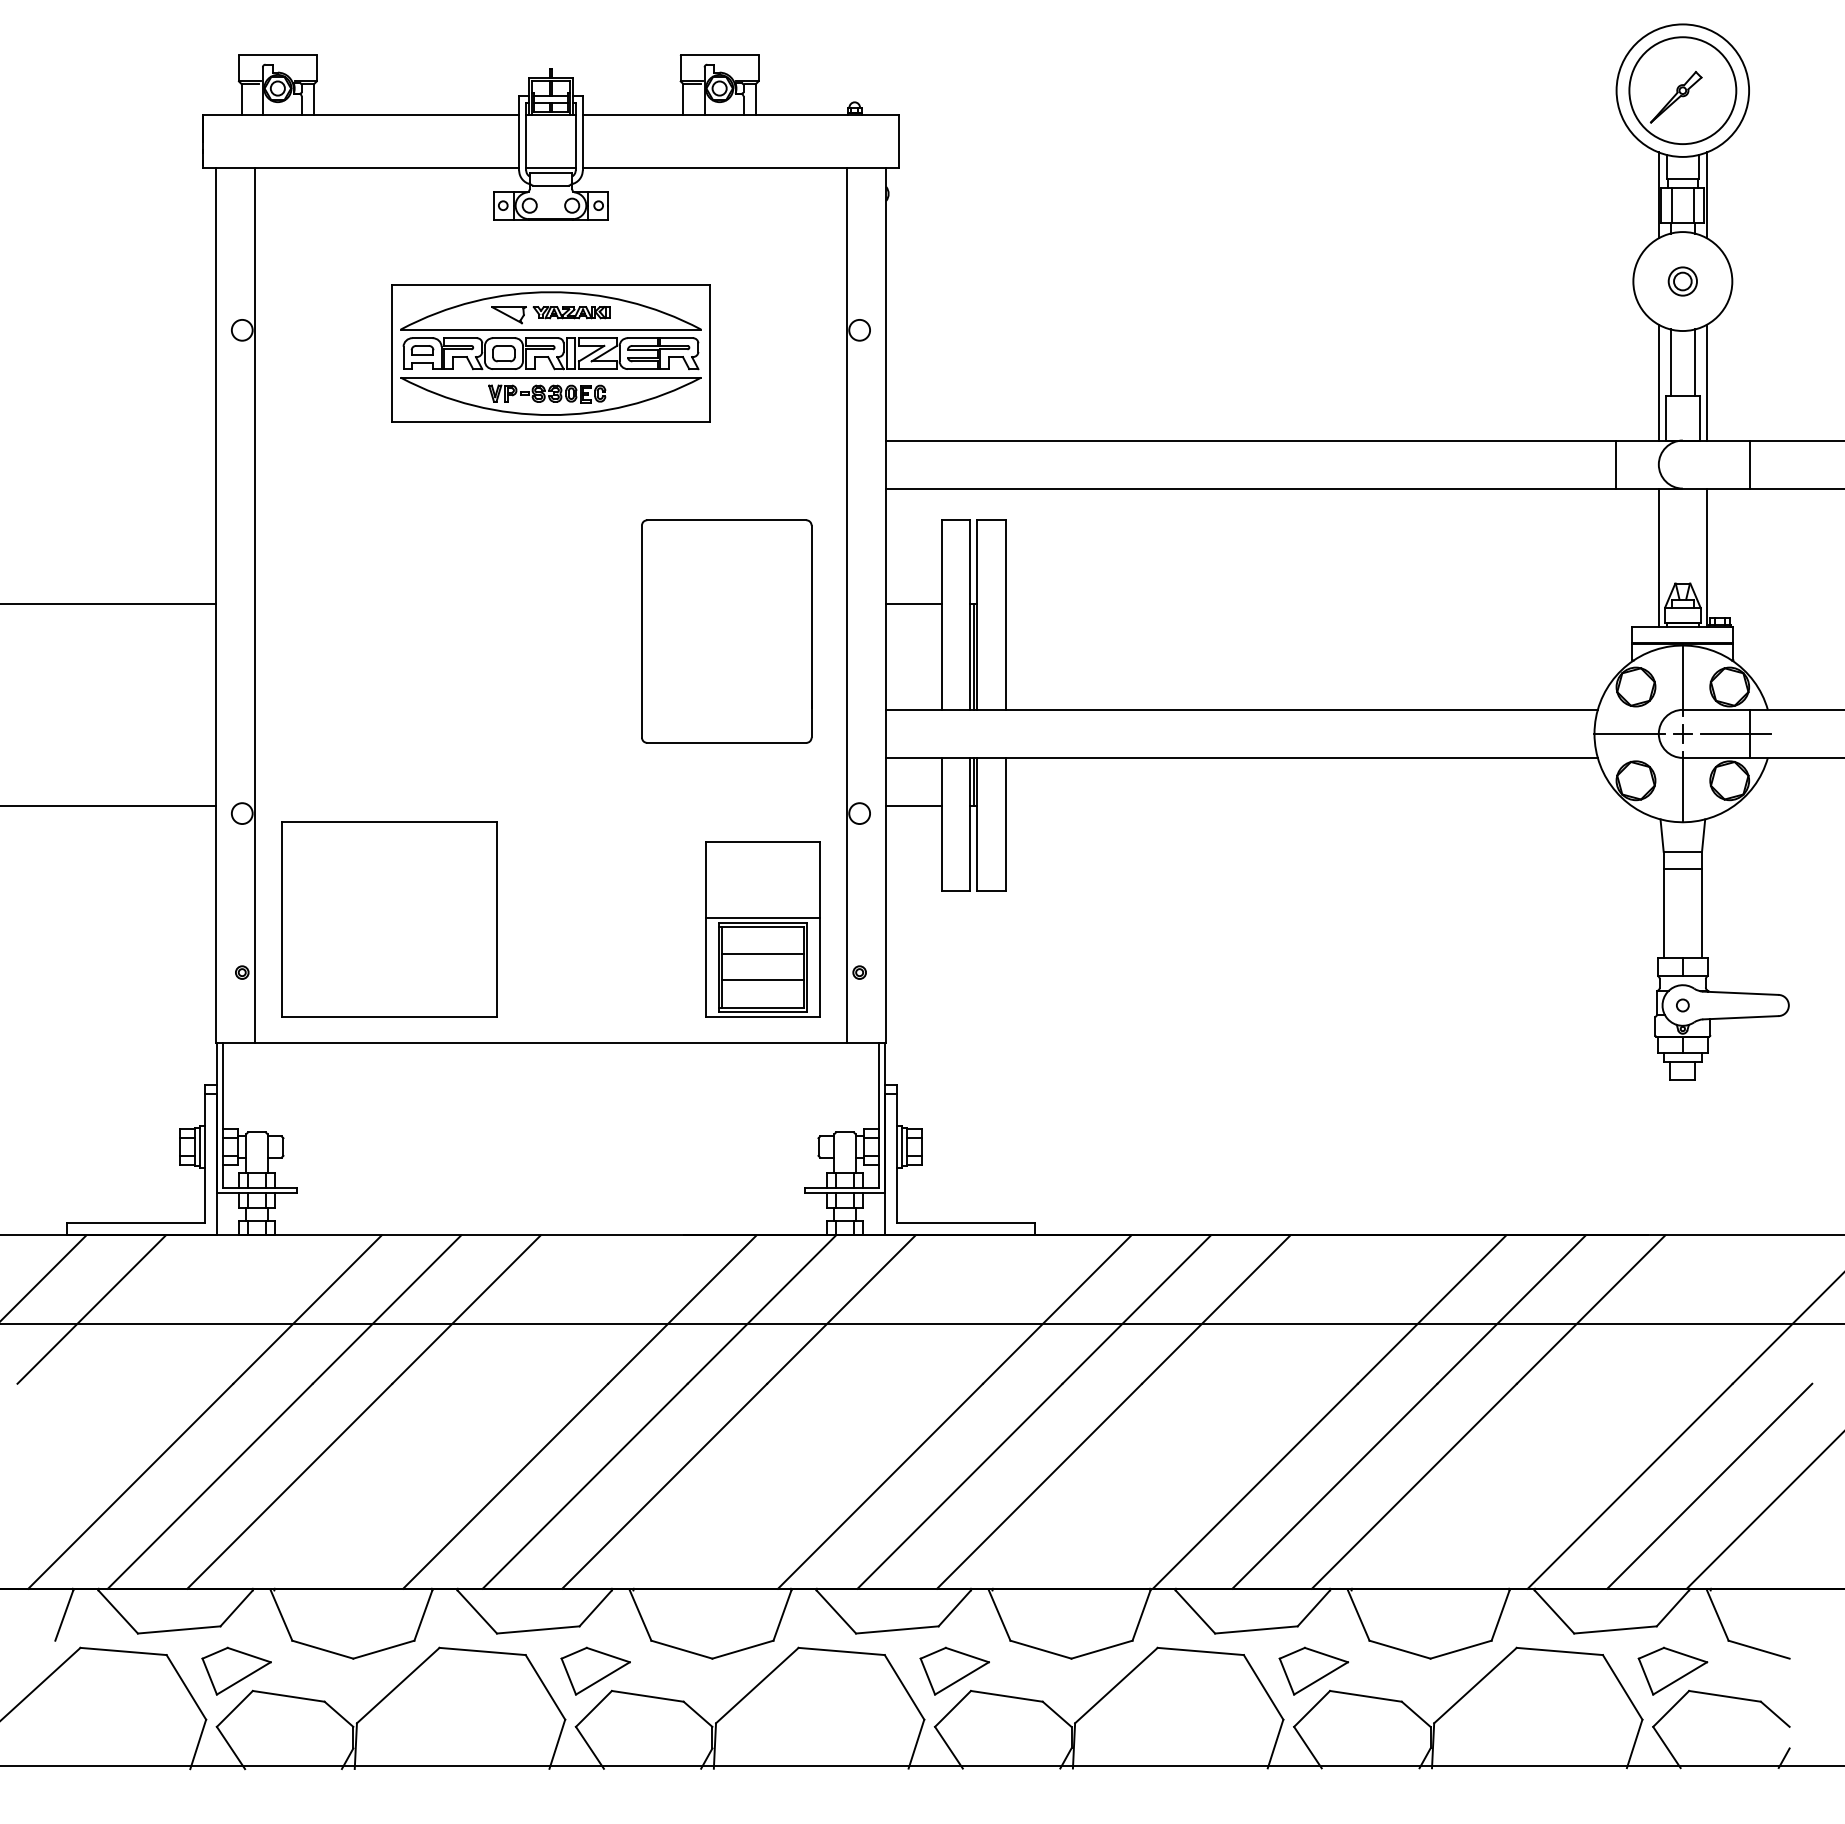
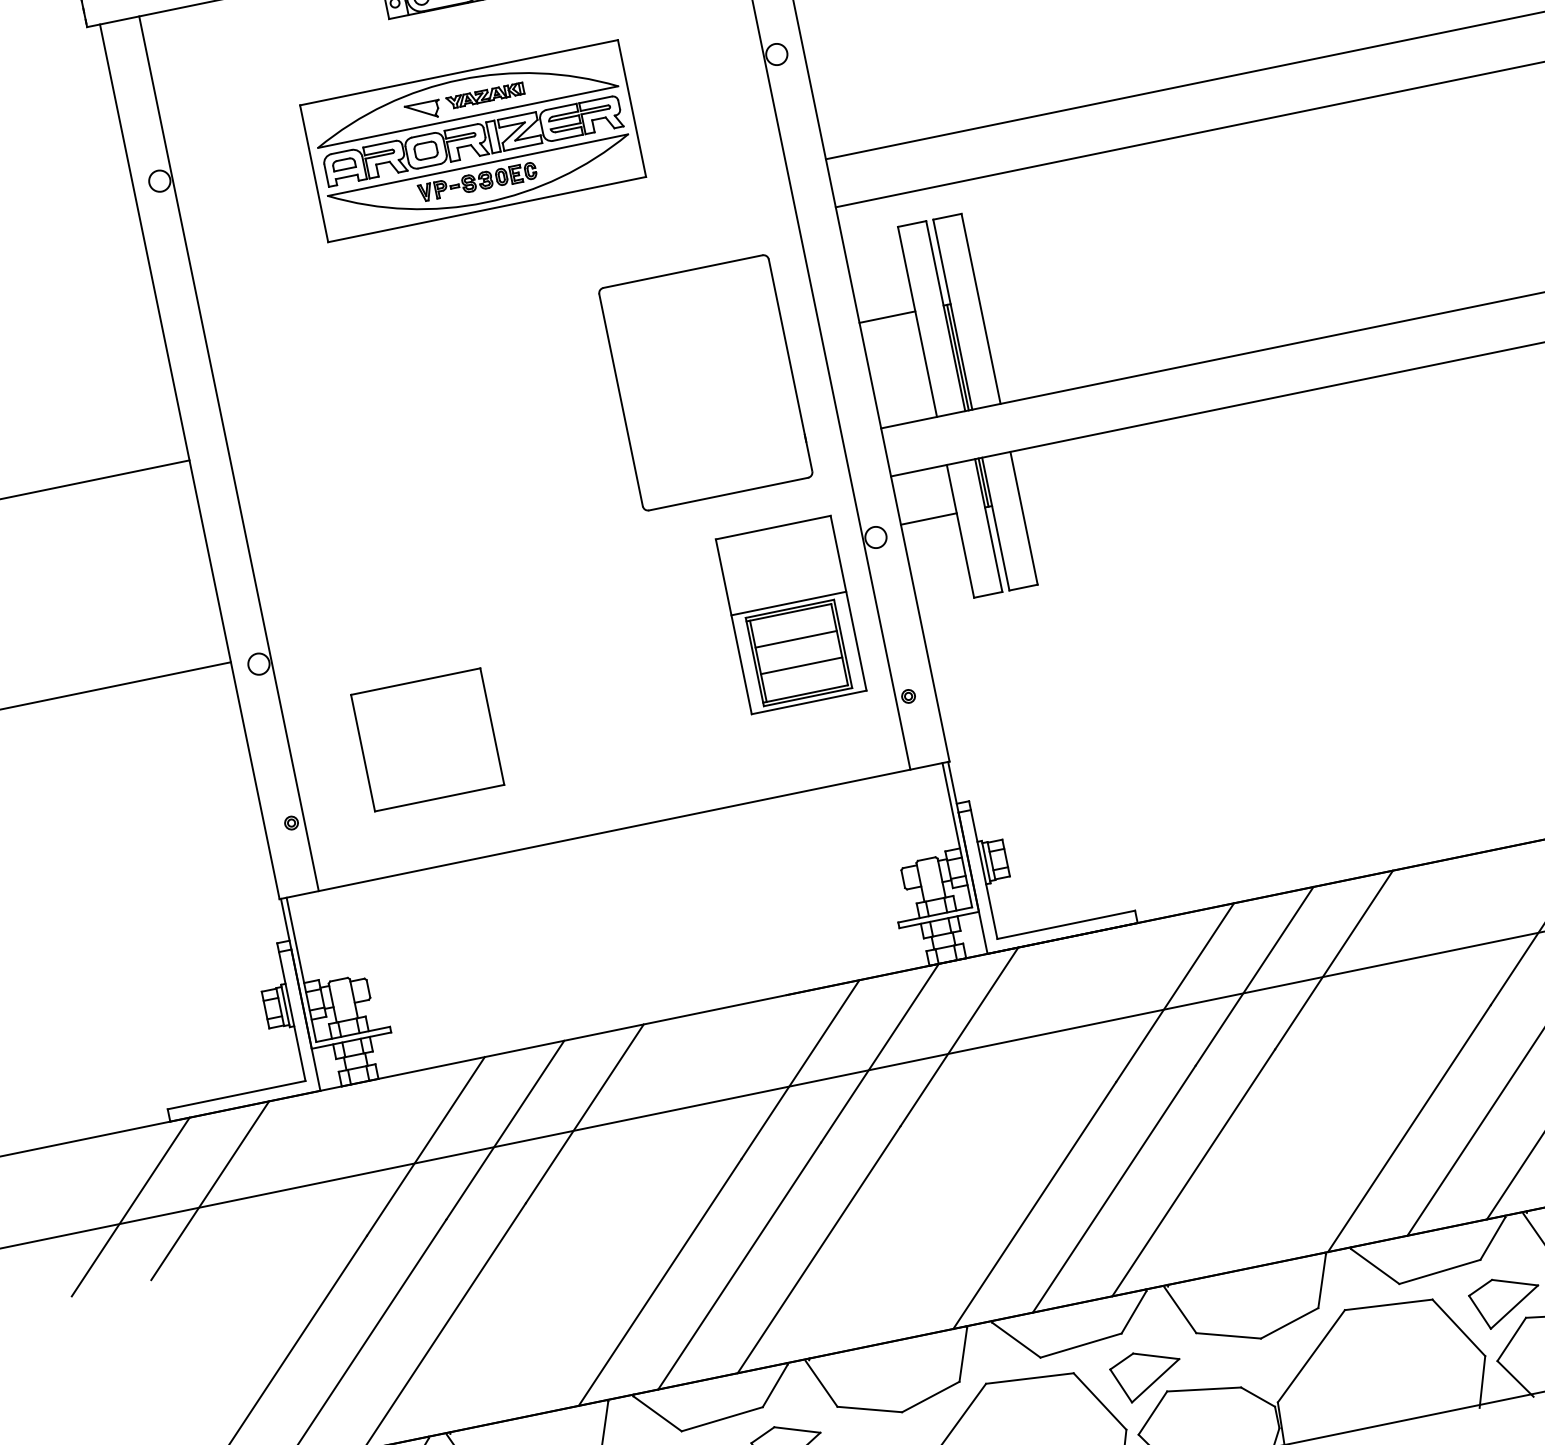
part: (389, 919) -> (427, 739), size x0.6
part: (762, 929) -> (790, 615), moved

